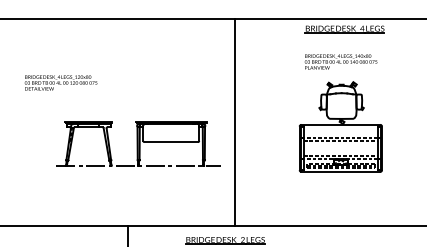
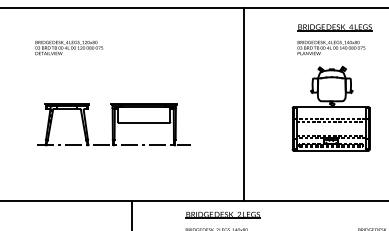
part: (344, 29) -> (334, 27), moved
text: (60, 82) -> (68, 47), moved
line: (234, 121) -> (243, 103), moved
part: (138, 143) -> (113, 124), moved

